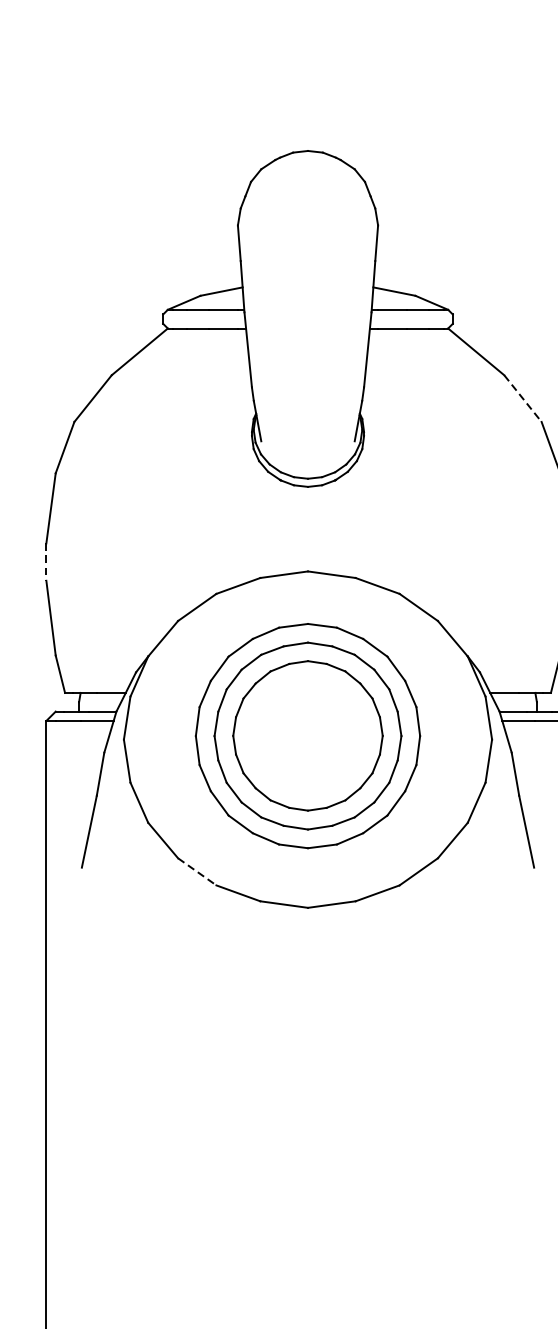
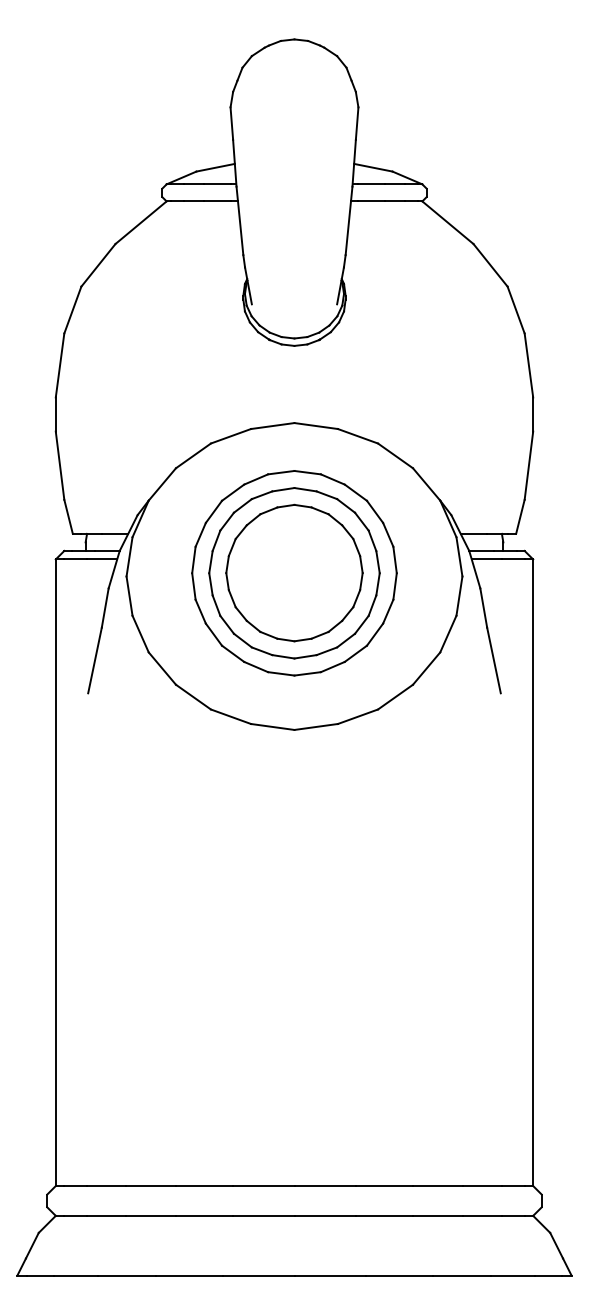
line: (522, 398) -> (490, 265), dashed -> solid
line: (46, 563) -> (55, 415), dashed -> solid
line: (197, 872) -> (193, 697), dashed -> solid

